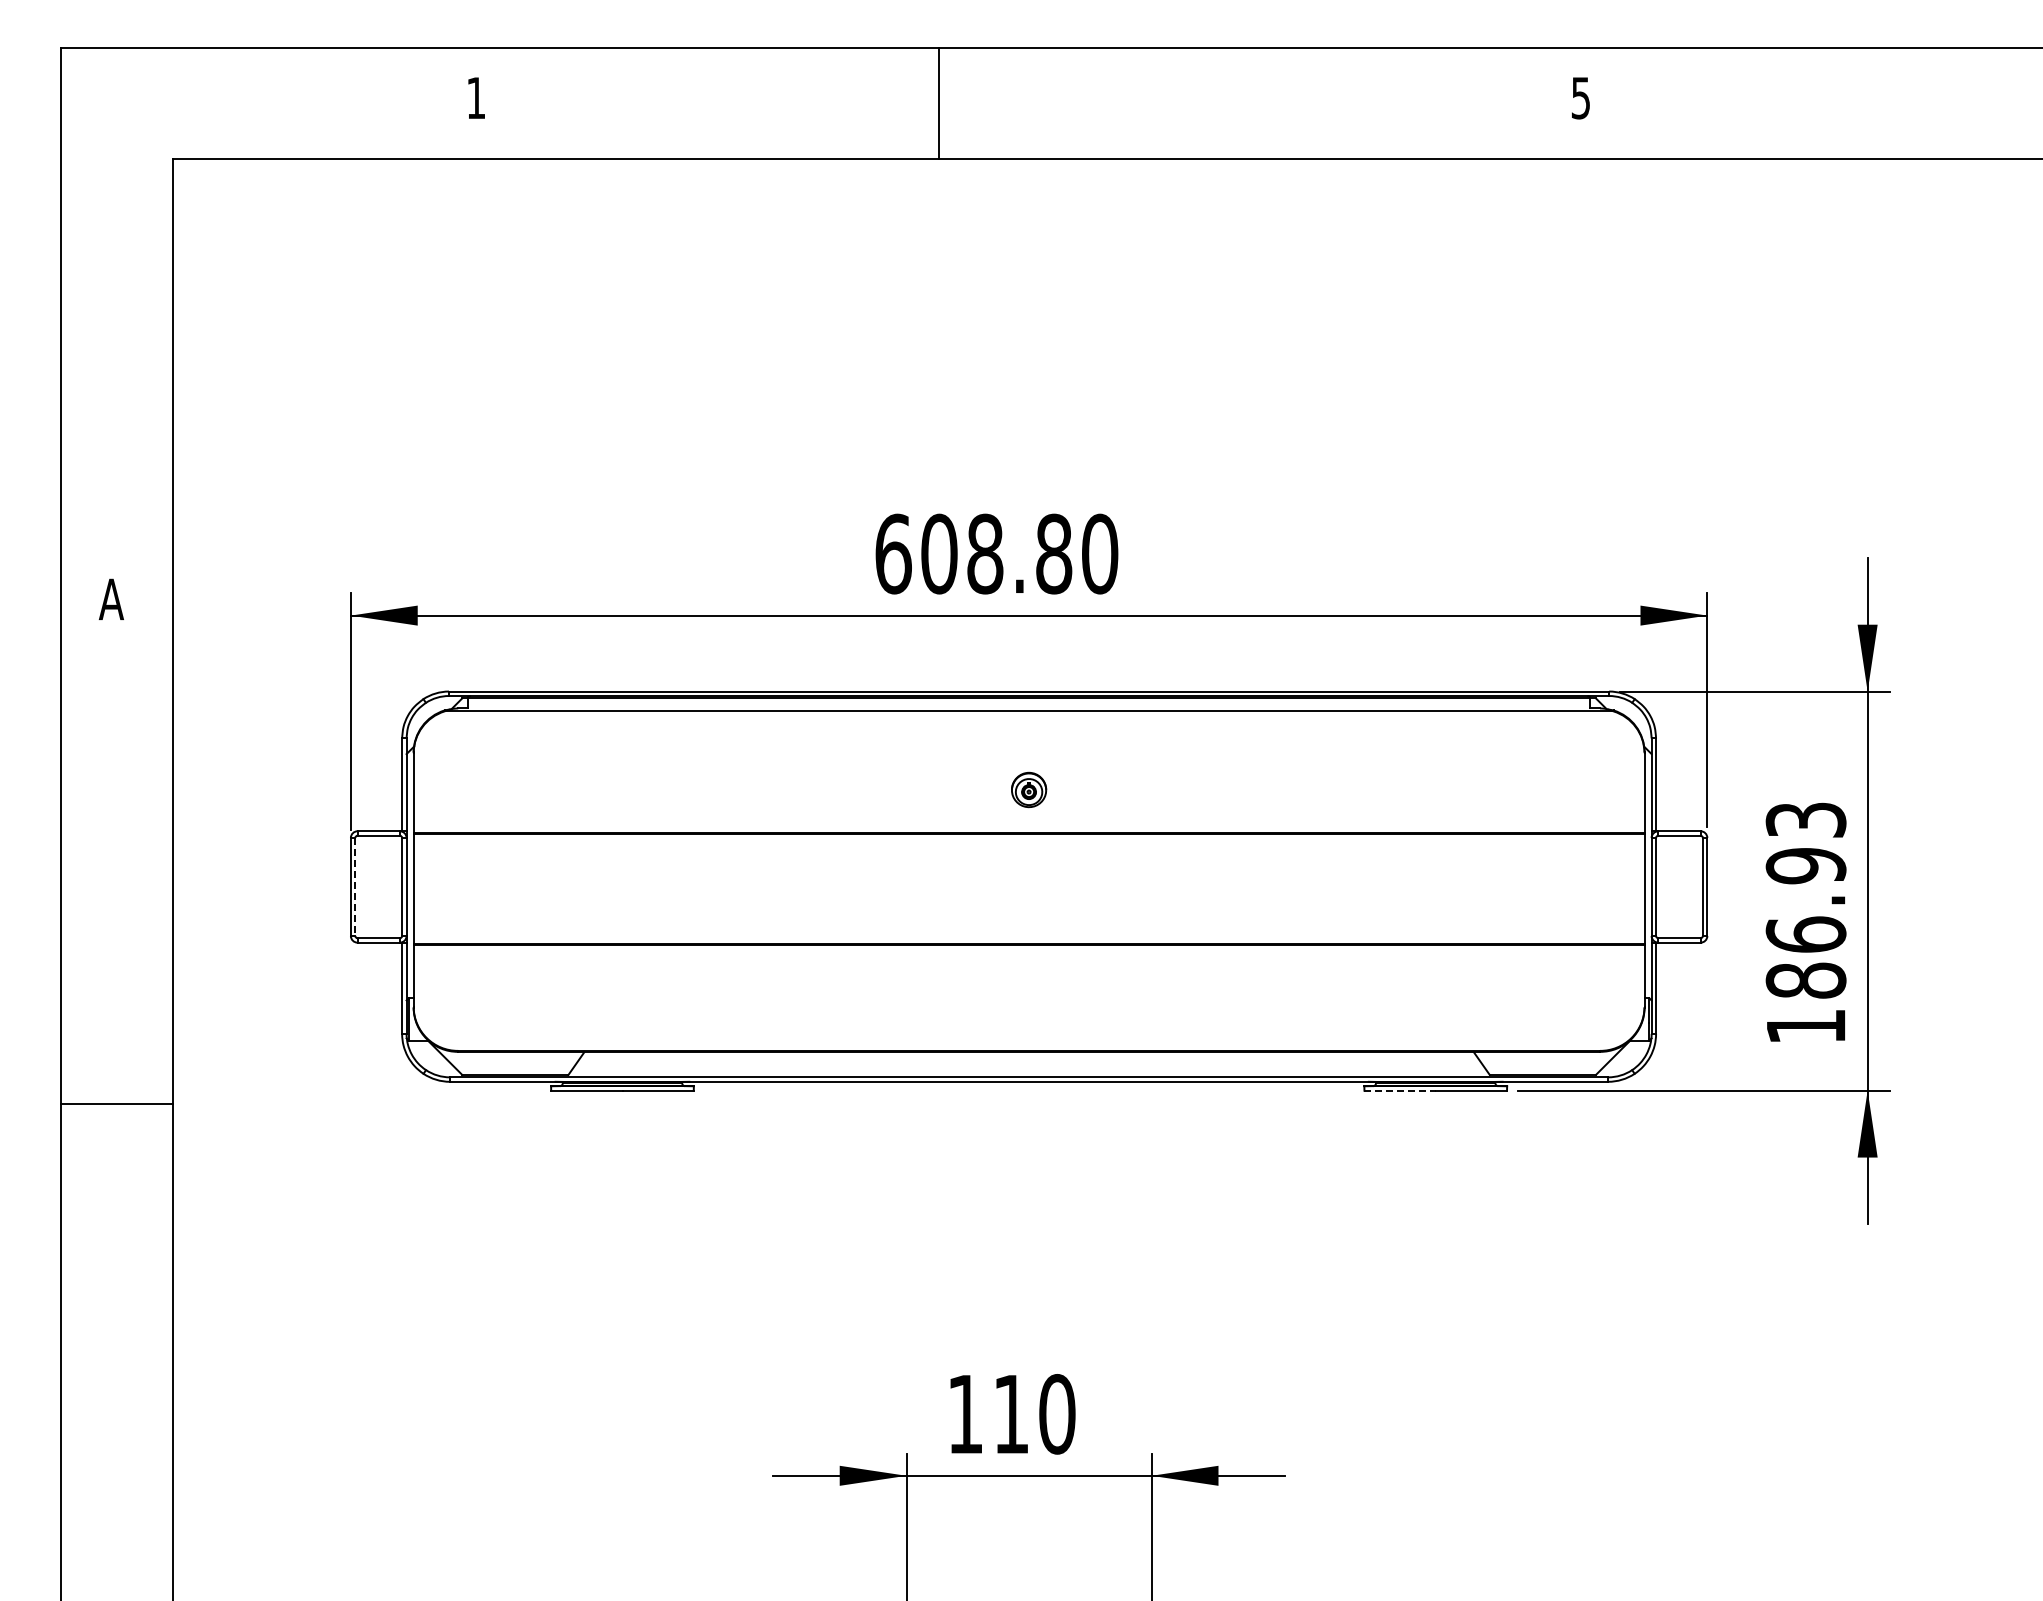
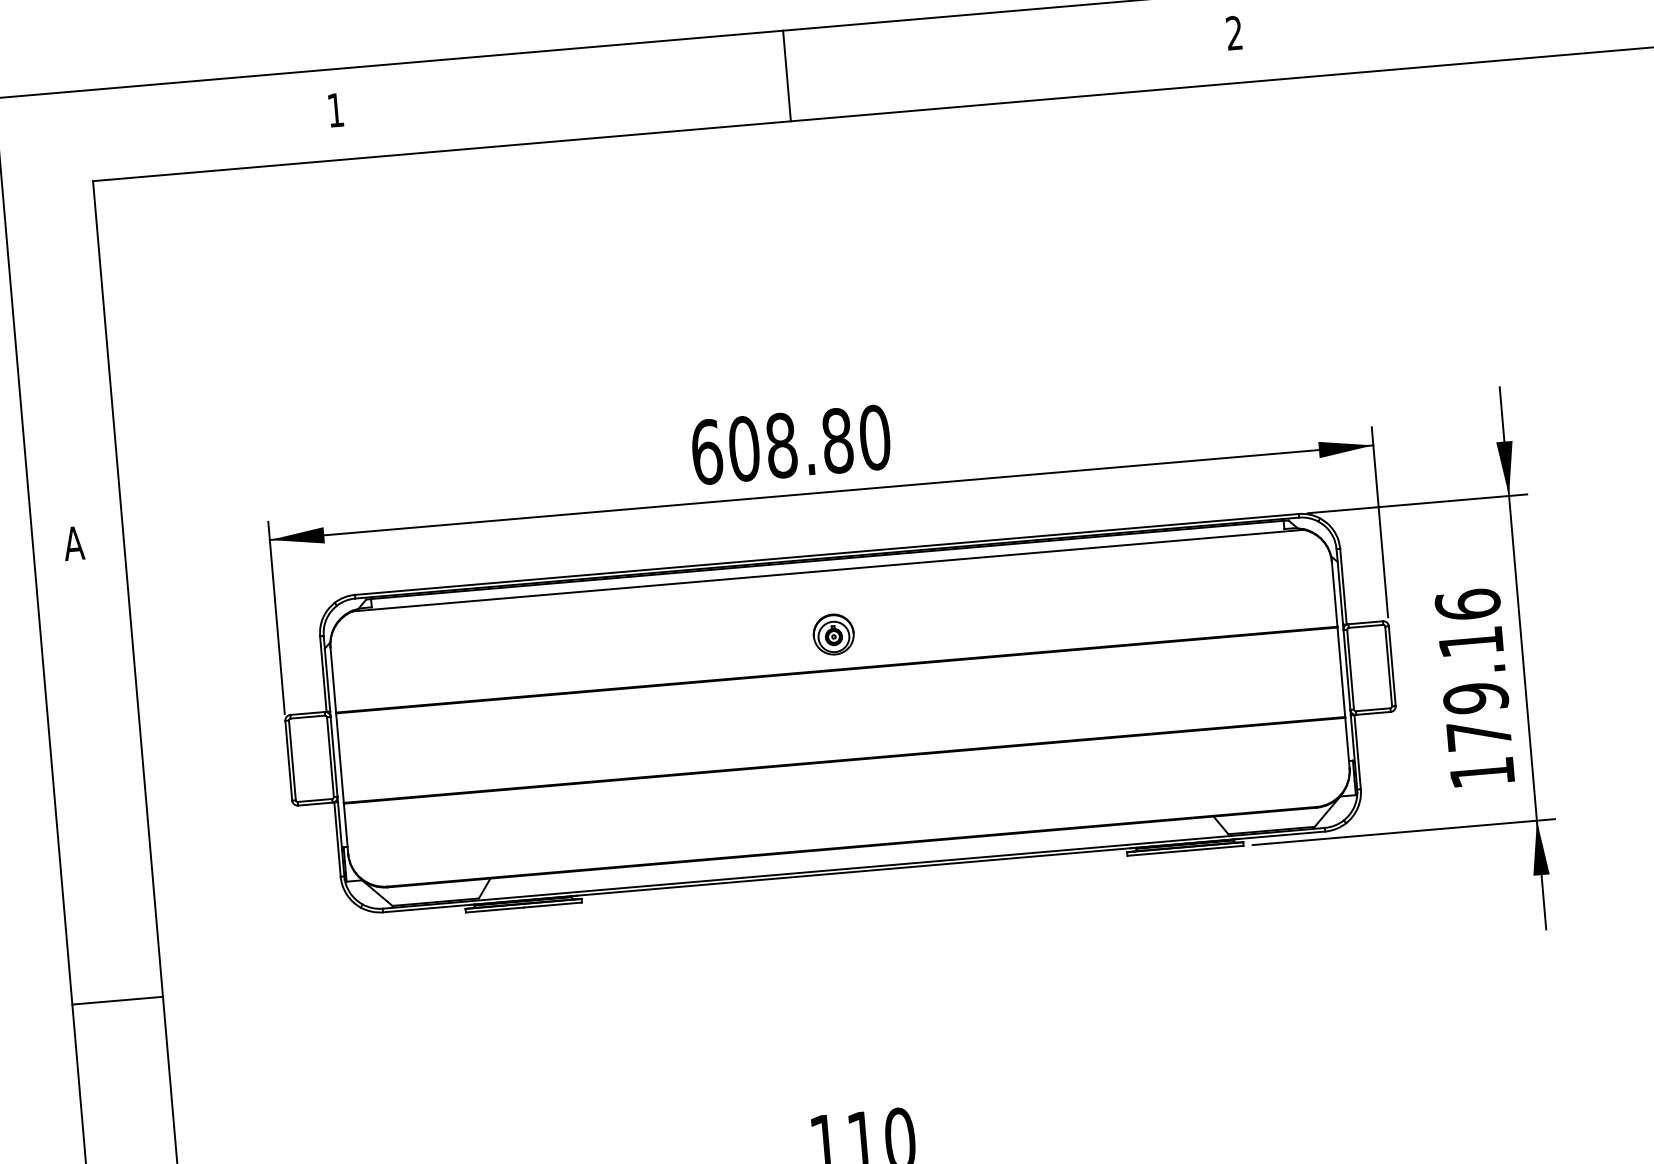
text: (1580, 97) -> (1234, 32), 5 -> 2
line: (938, 103) -> (787, 75), moved
part: (1028, 789) -> (833, 634), size x1.43
line: (355, 887) -> (292, 760), dashed -> solid
text: (1805, 899) -> (1473, 669), 186.93 -> 179.16
line: (1400, 1090) -> (1156, 853), dashed -> solid
line: (116, 1103) -> (117, 1000), moved

